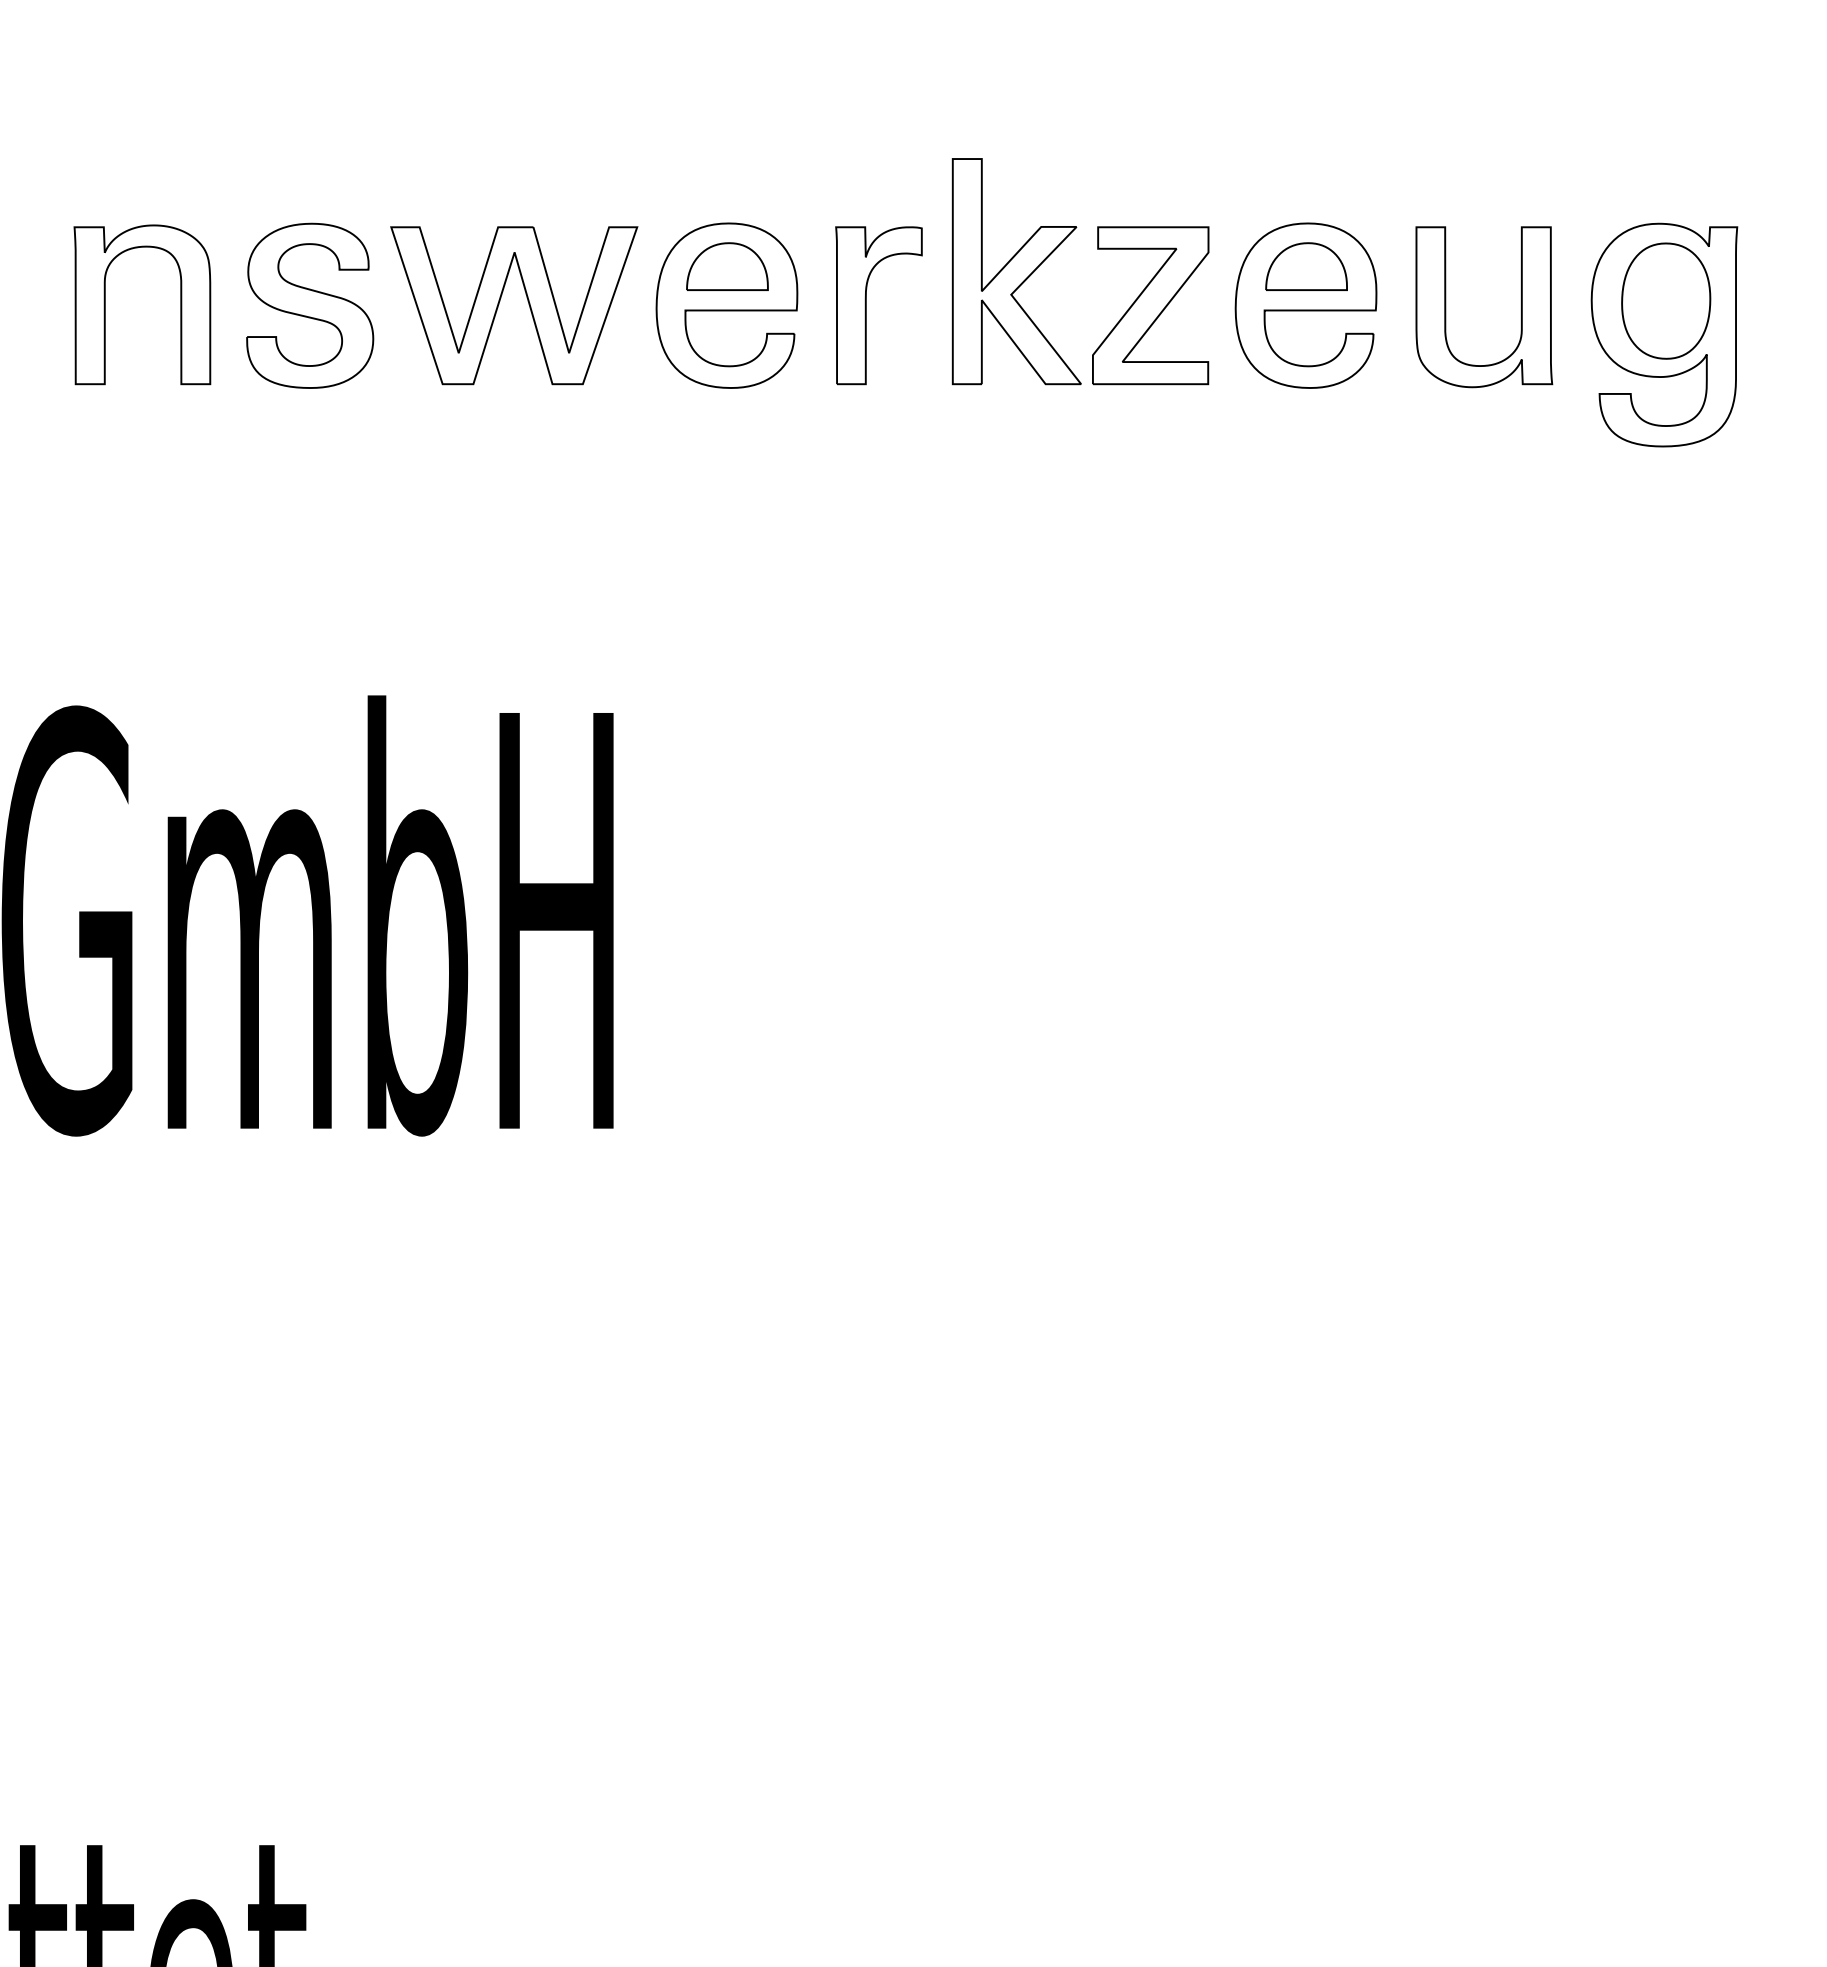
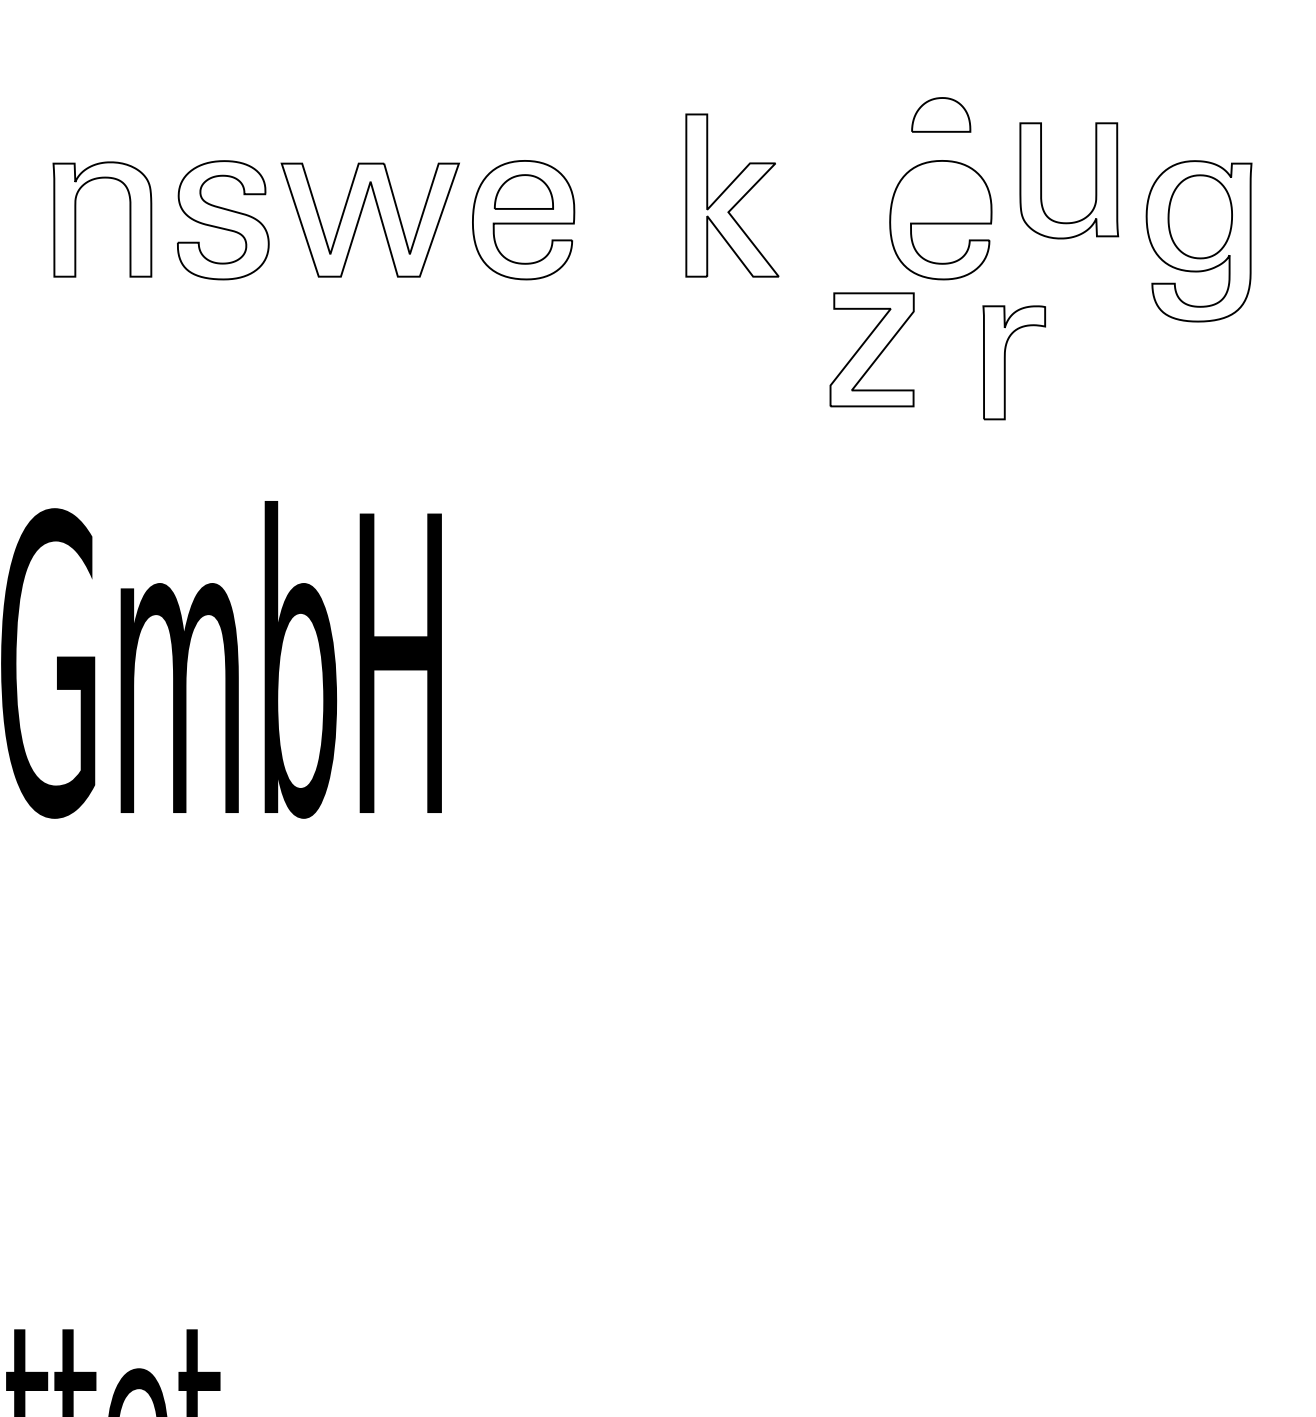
part: (1306, 266) -> (941, 114), moved
part: (866, 305) -> (1005, 362), moved
part: (1150, 305) -> (871, 349), moved
part: (1521, 307) -> (1096, 181), moved

